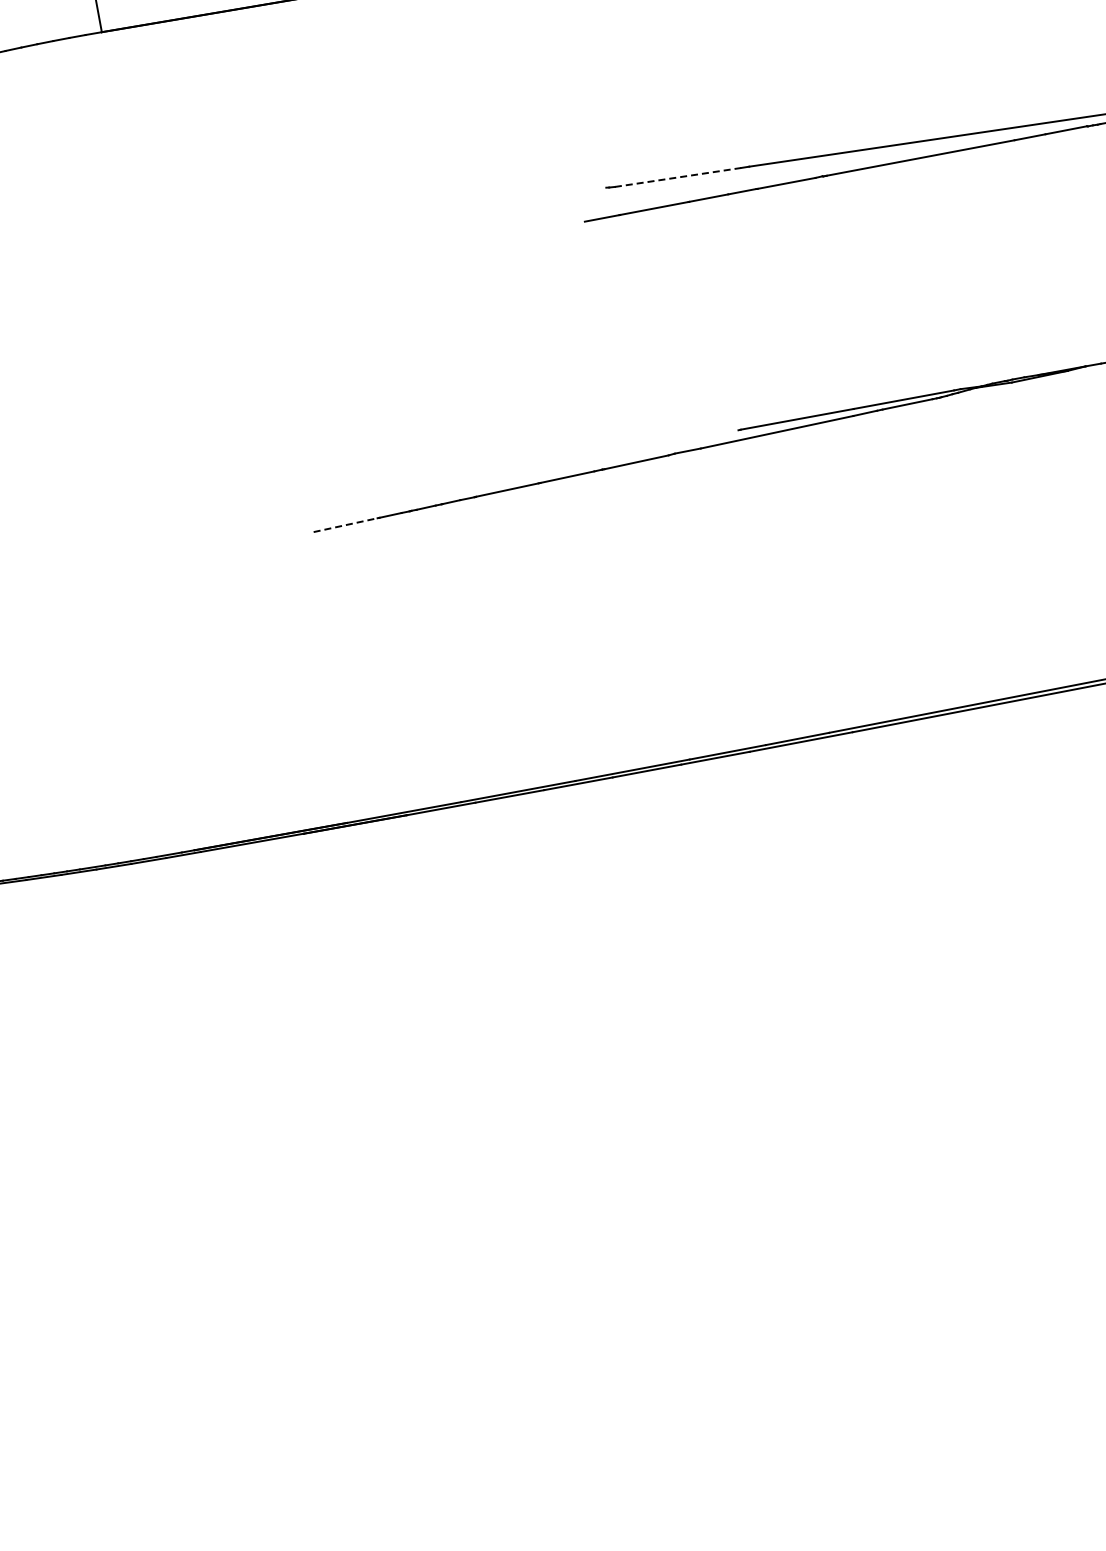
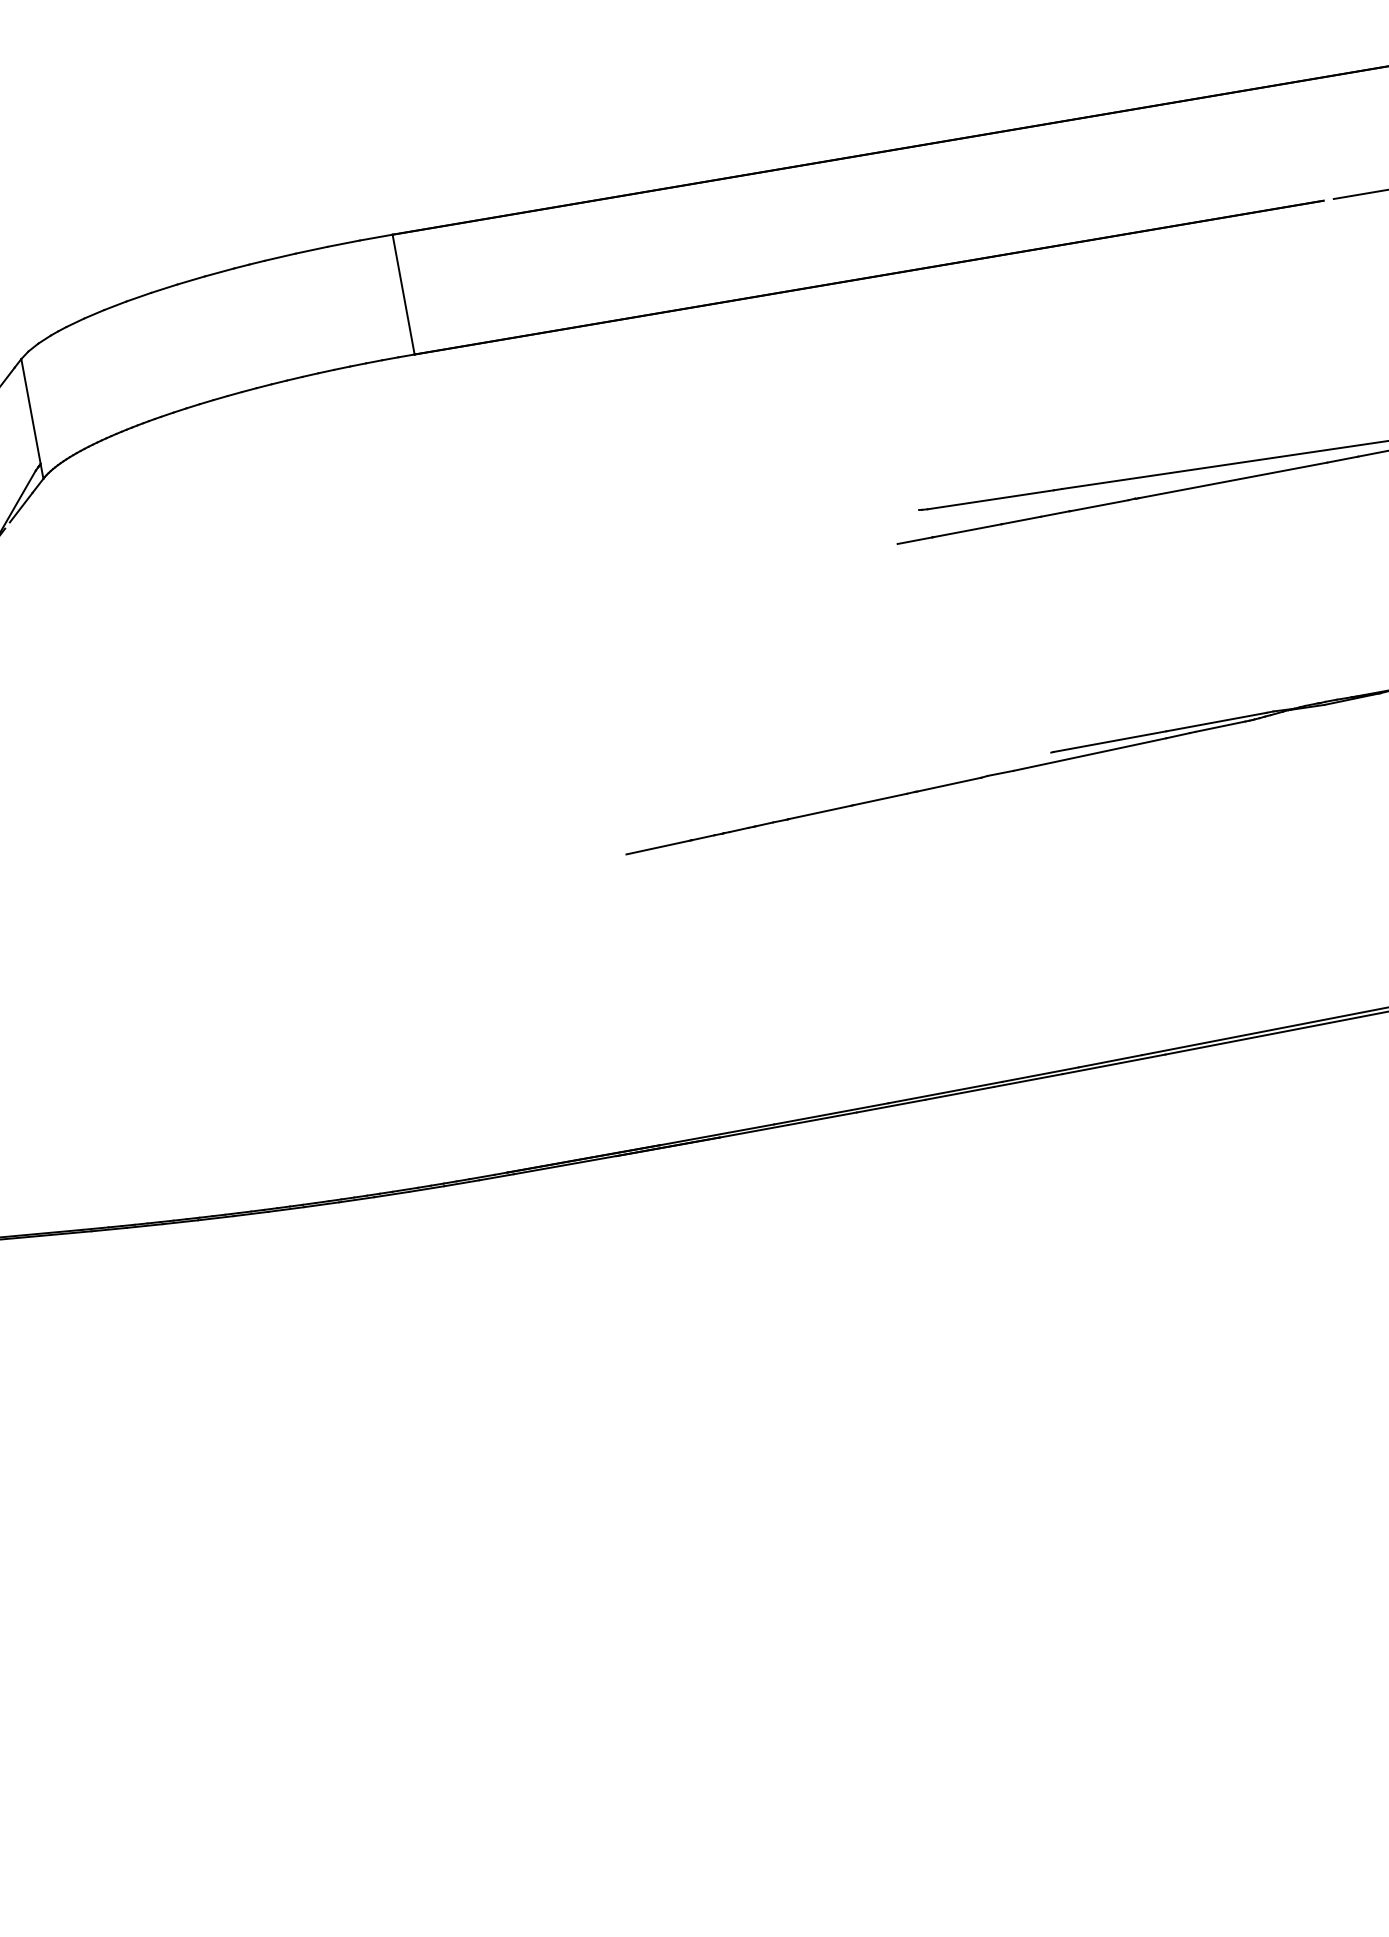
line: (677, 177) -> (990, 499), dashed -> solid
line: (345, 525) -> (658, 847), dashed -> solid

